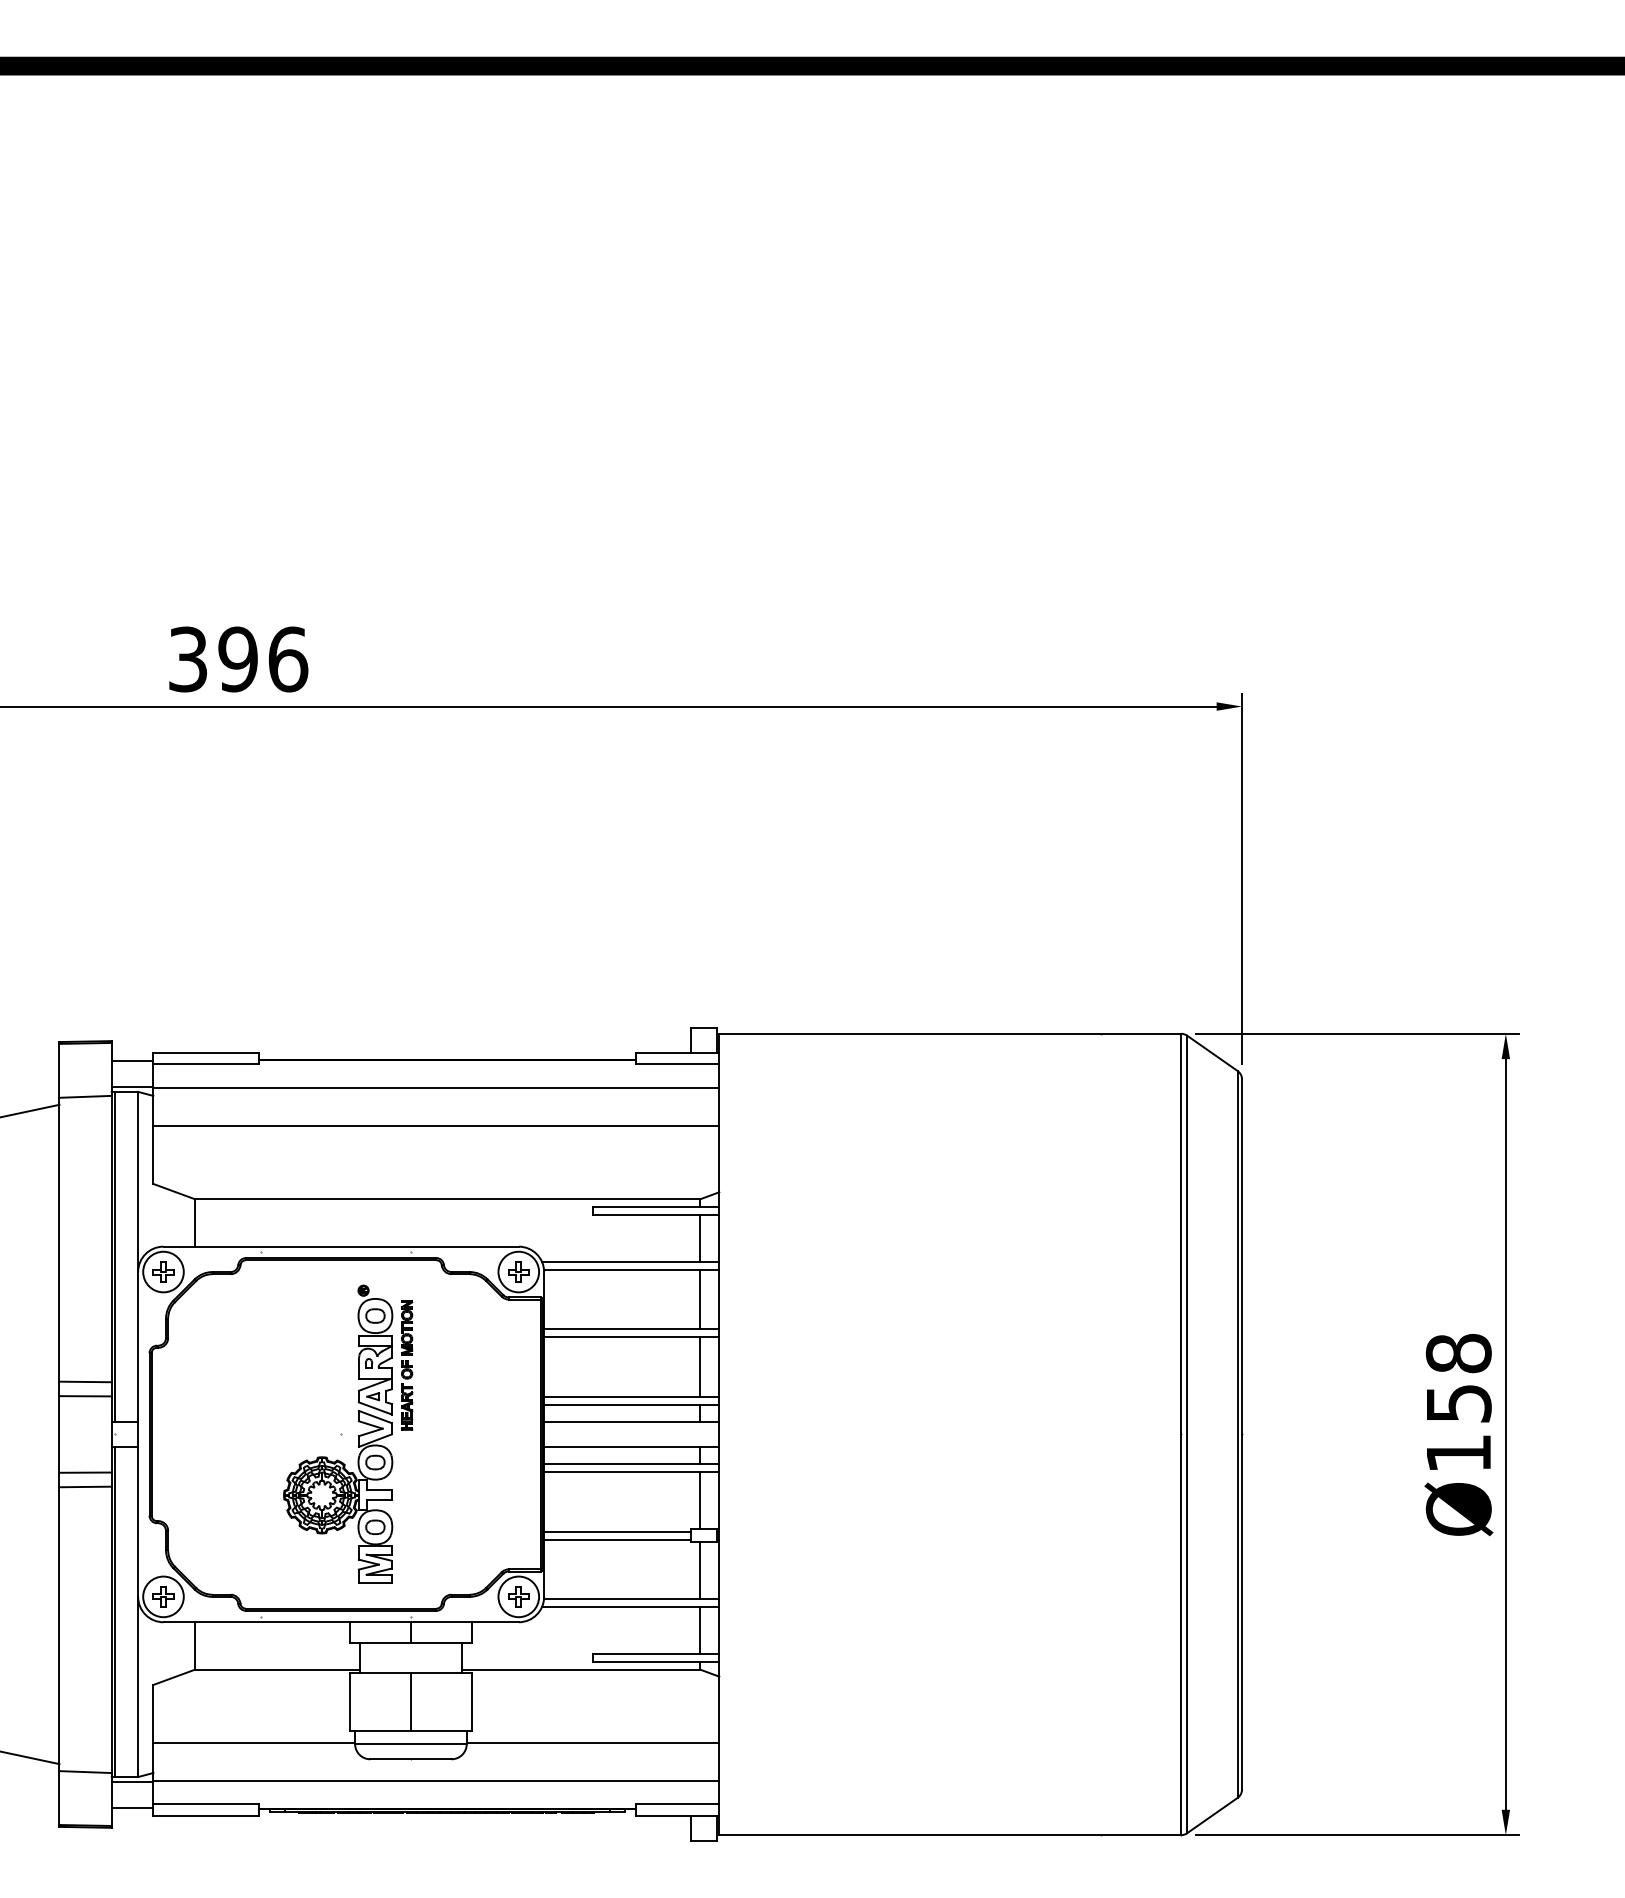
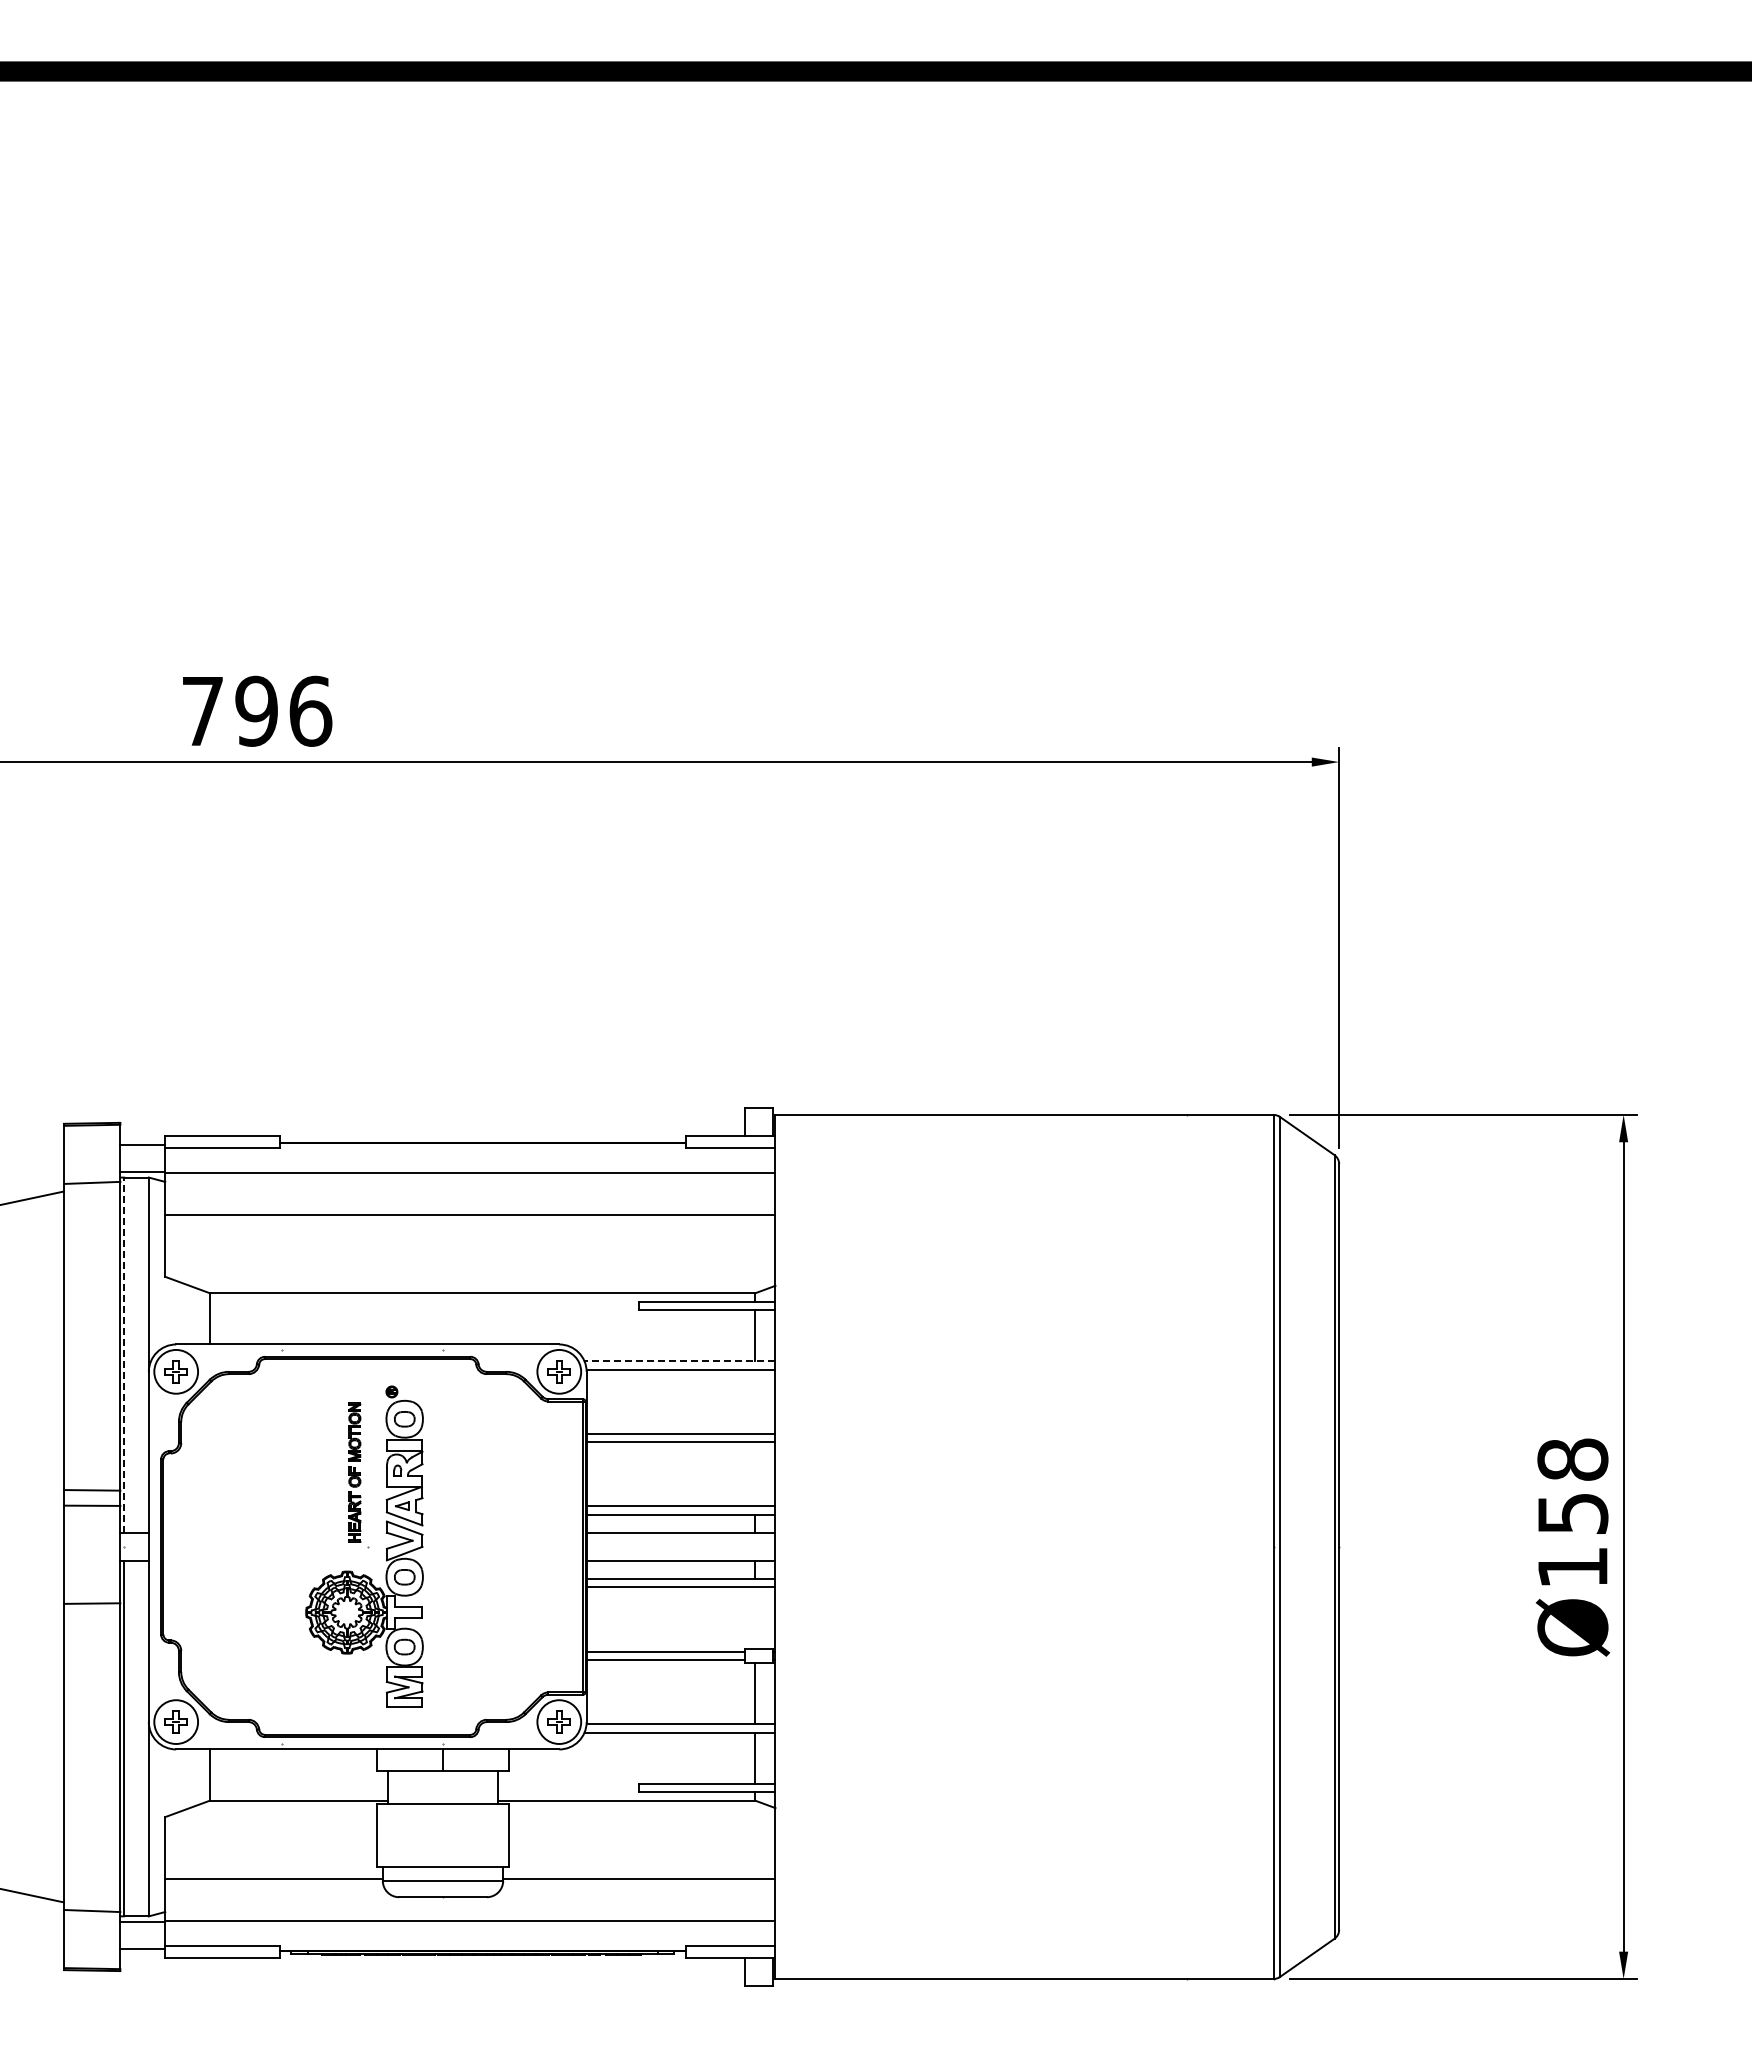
text: (187, 658) -> (202, 710), 396 -> 796
line: (115, 1256) -> (124, 1355), solid -> dashed
line: (630, 1262) -> (679, 1361), solid -> dashed
line: (700, 1299) -> (755, 1401), removed
part: (406, 1365) -> (354, 1472), moved
line: (700, 1366) -> (755, 1473), removed
line: (85, 1472) -> (92, 1588), removed
line: (700, 1500) -> (755, 1618), removed
line: (411, 1702) -> (443, 1835), removed

